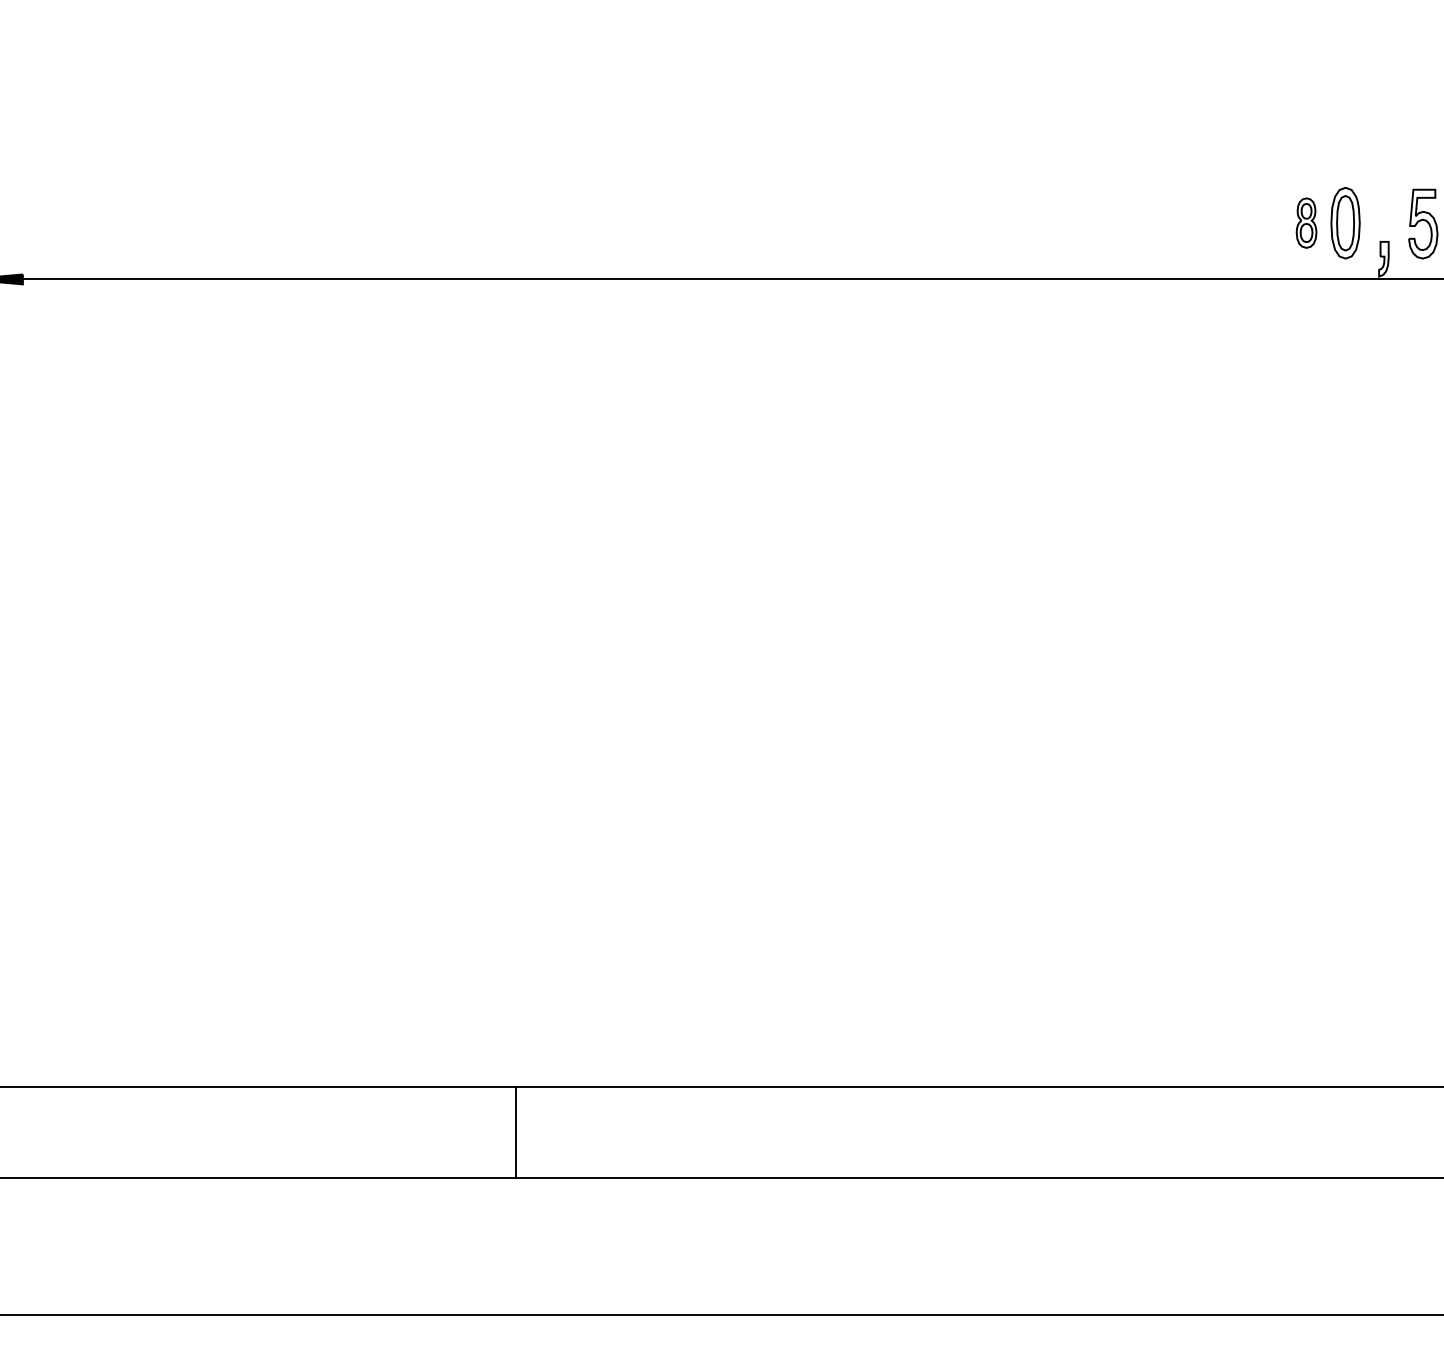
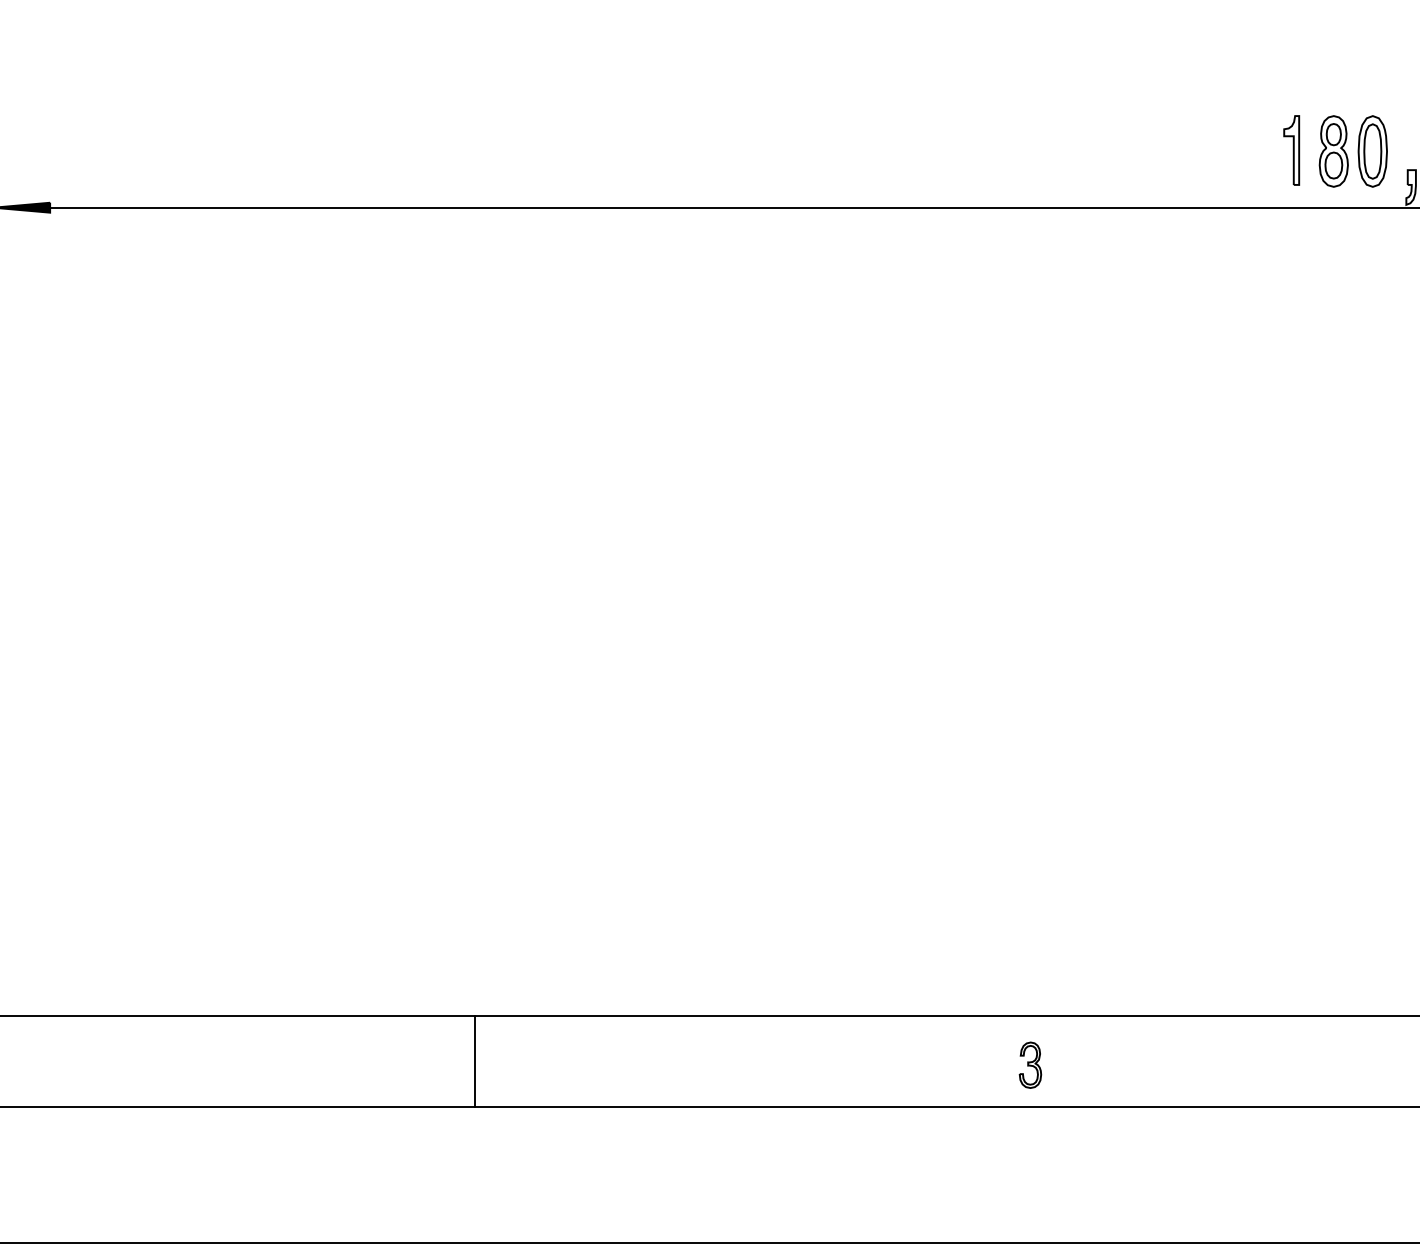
part: (1264, 221) -> (1291, 149), added
part: (1306, 222) -> (1333, 150), size x1.43
line: (516, 1132) -> (474, 1060), moved
part: (1002, 1136) -> (1029, 1064), added

